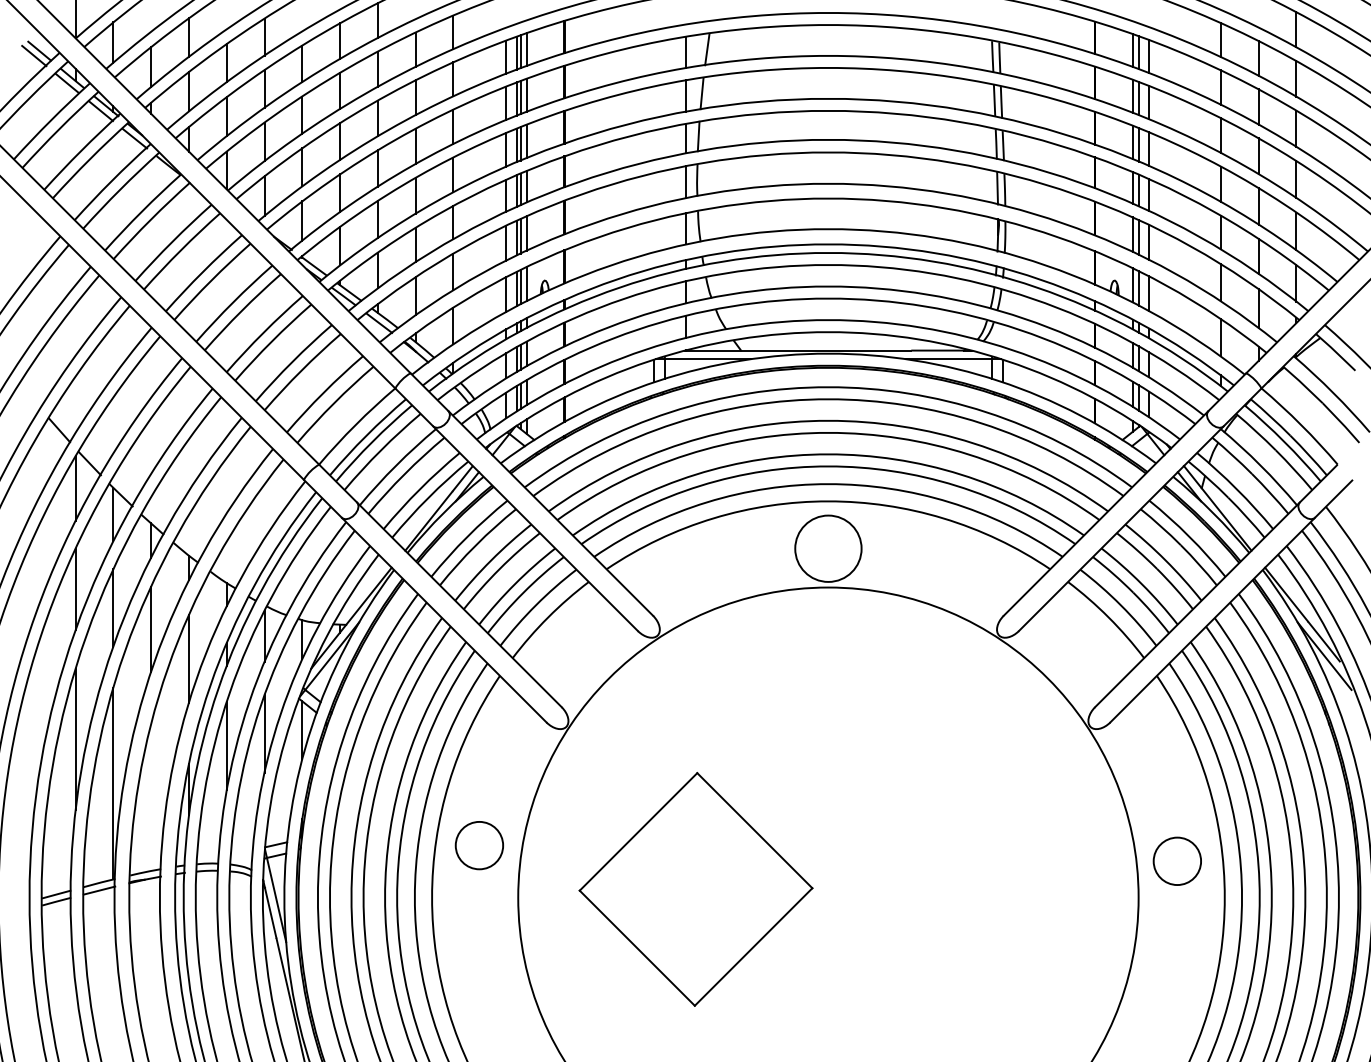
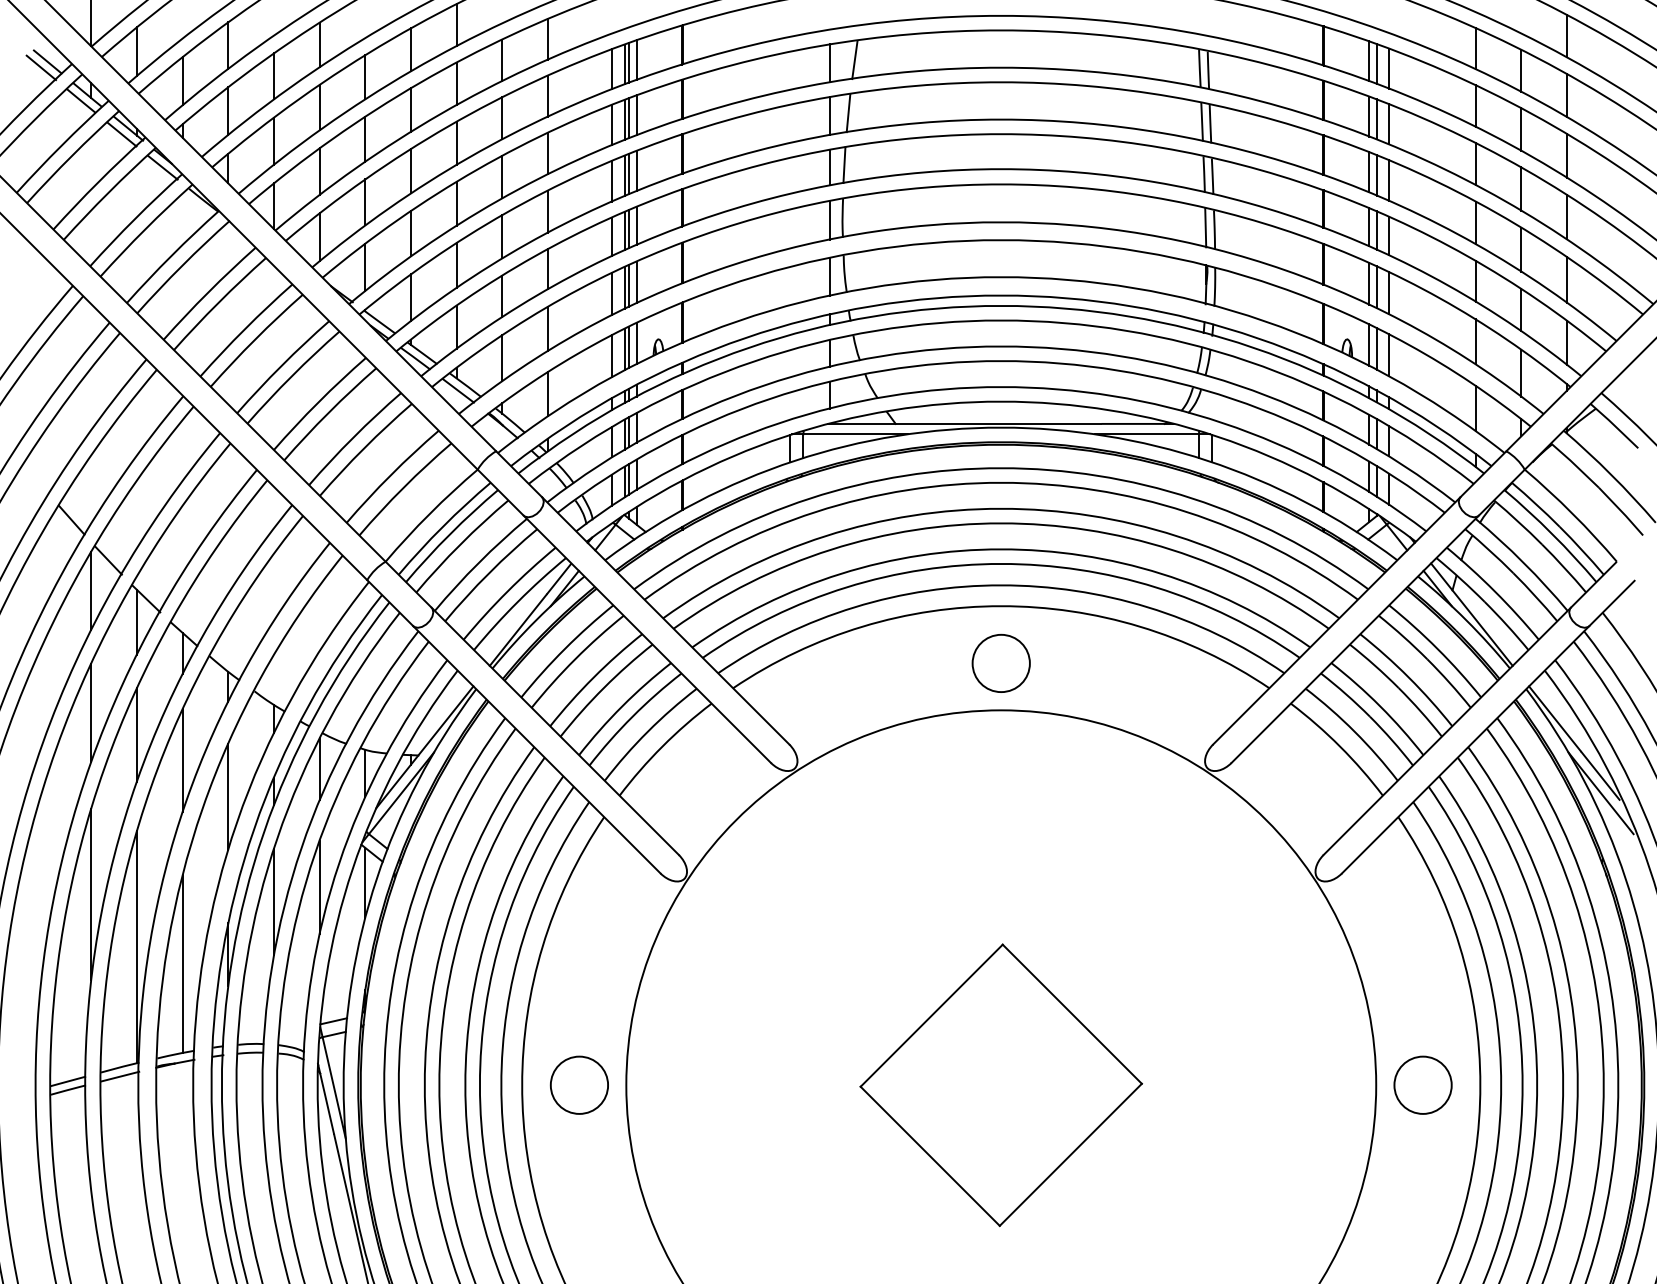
circle: (827, 548) -> (1000, 663), size x0.71
line: (151, 797) -> (182, 964), added
circle: (478, 844) -> (578, 1084), moved
circle: (1176, 860) -> (1422, 1084), moved
part: (695, 889) -> (1000, 1085), moved

